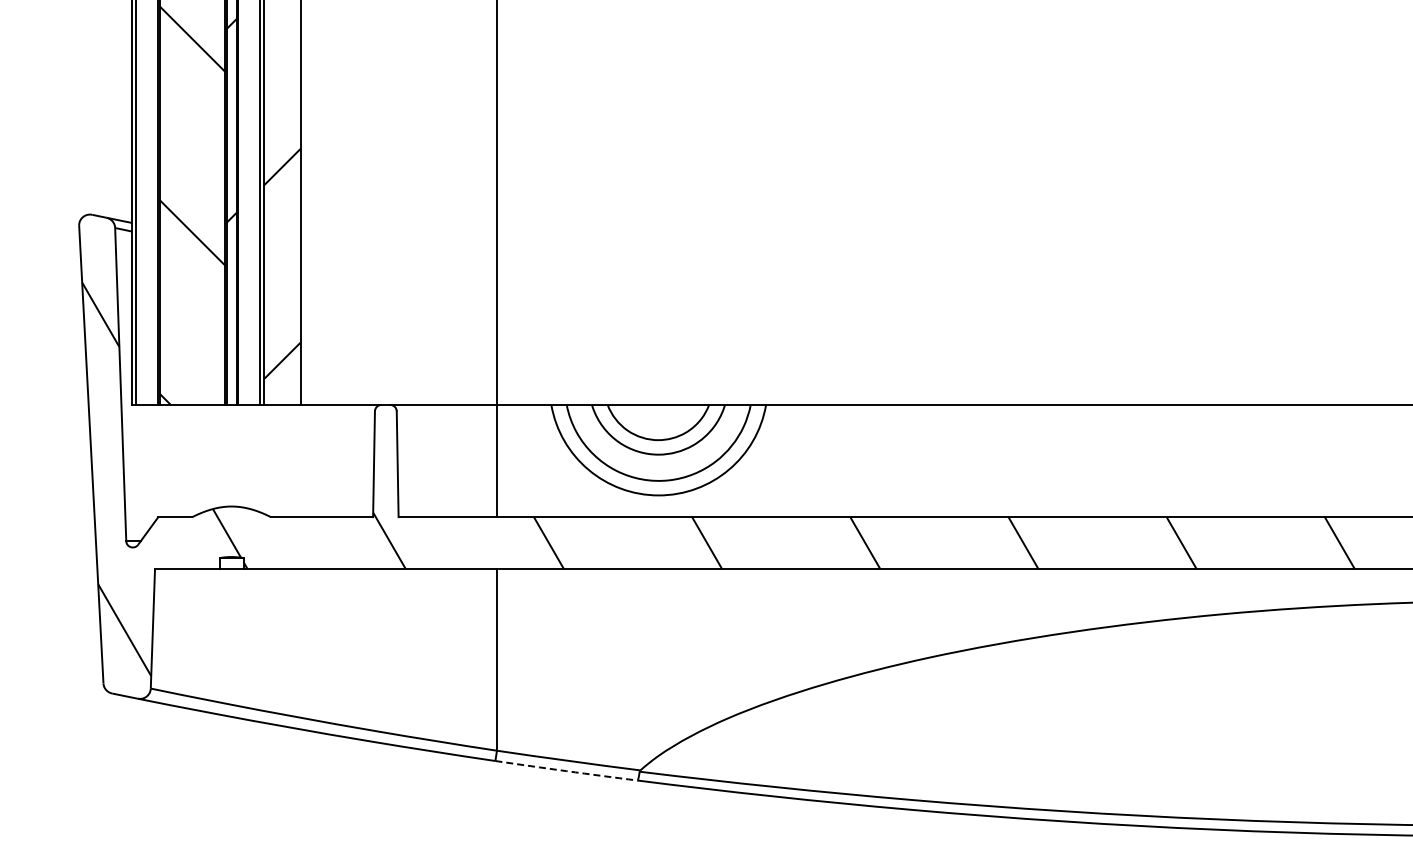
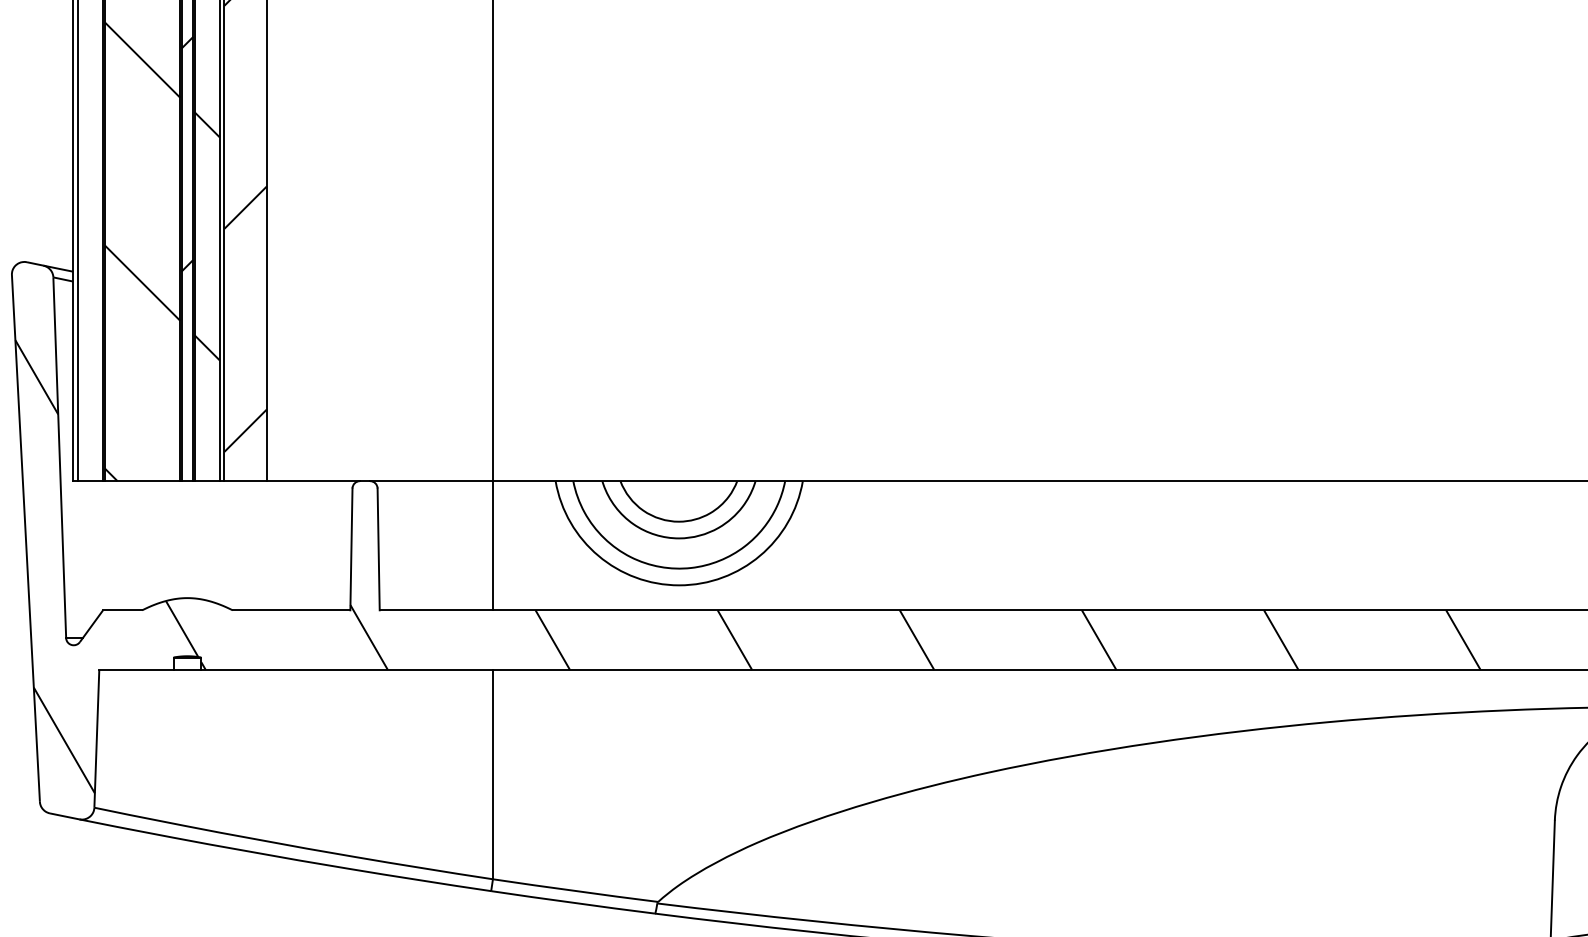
hatch: (248, 192) -> (206, 236), added
arc: (566, 771) -> (573, 903), dashed -> solid

